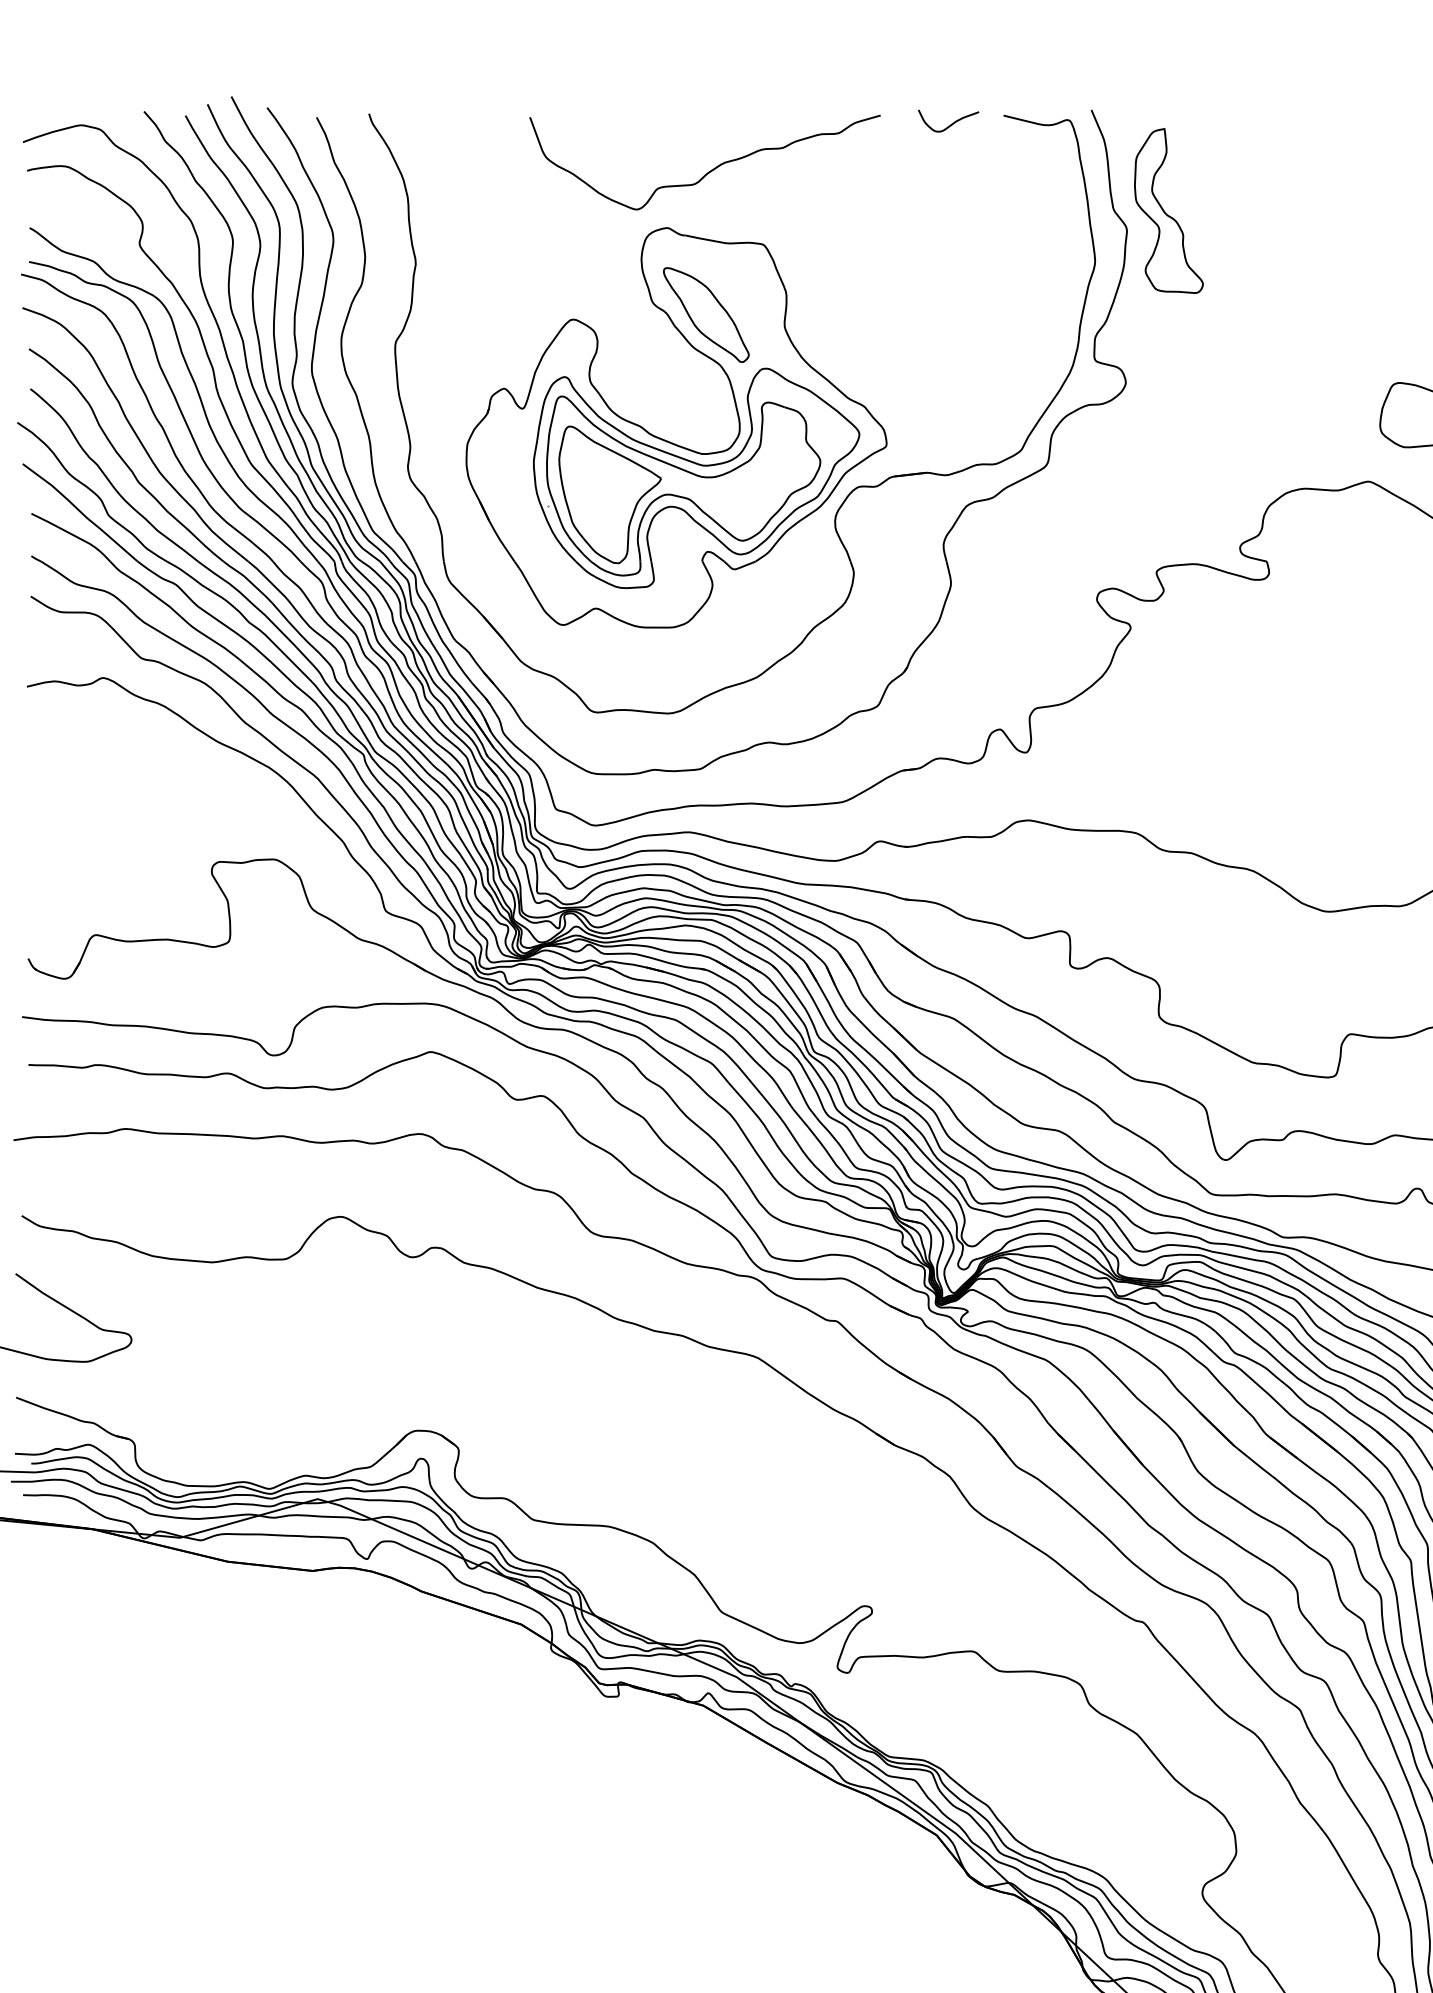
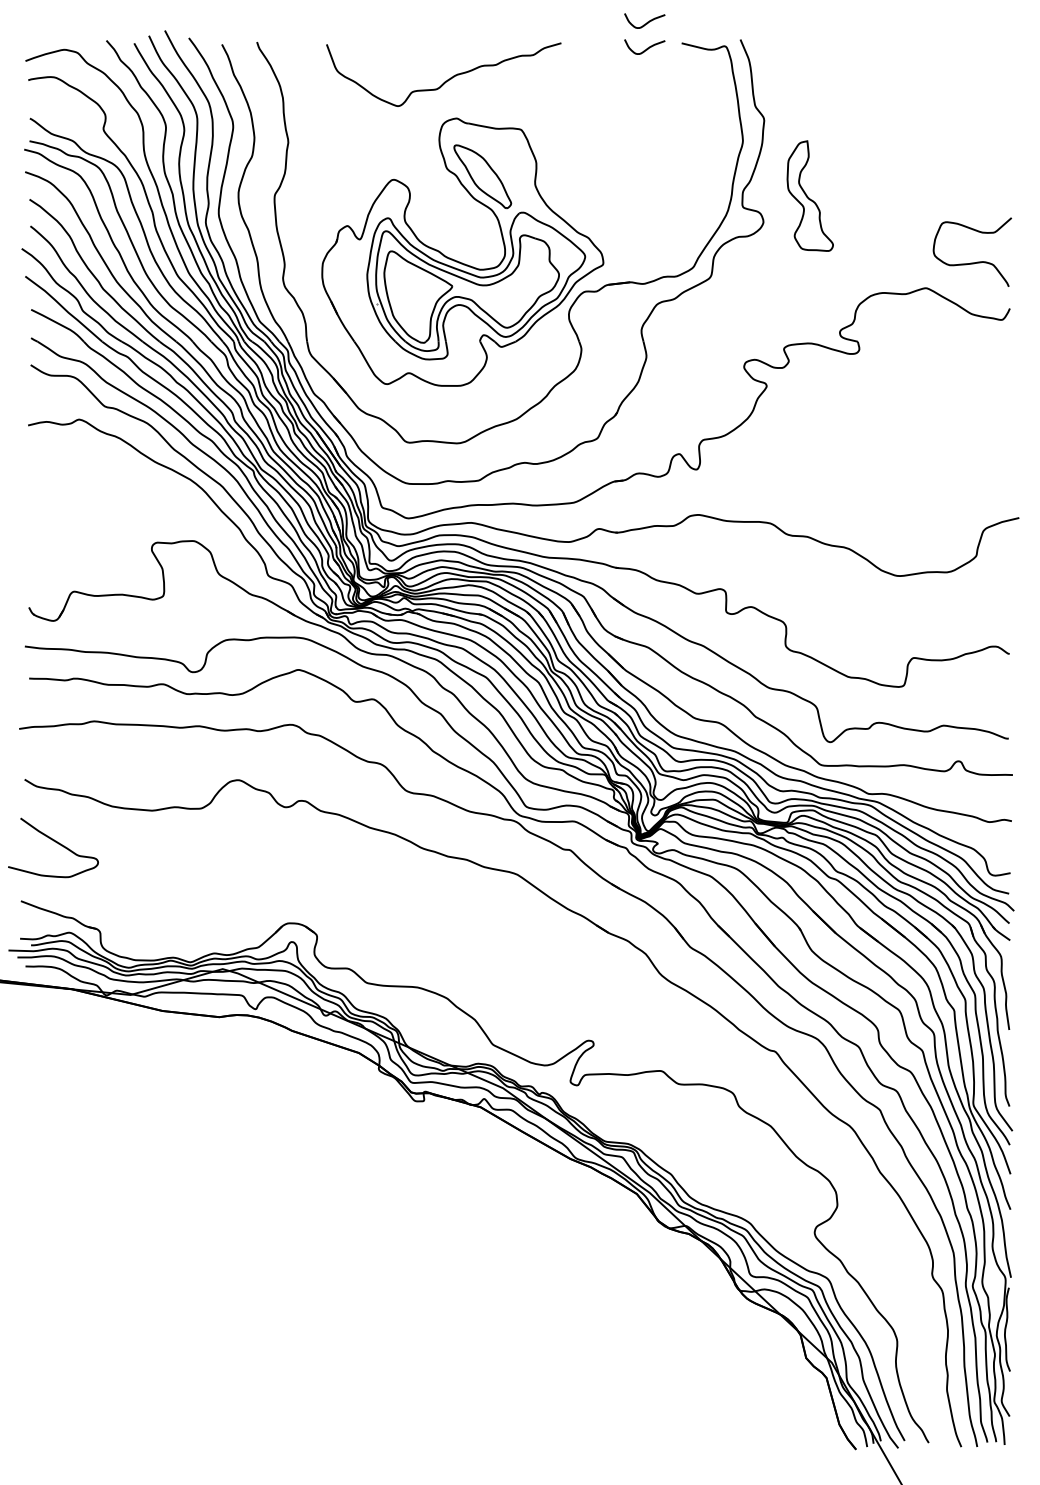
curve: (951, 84) -> (646, 22), added
curve: (710, 169) -> (447, 79), moved
part: (1167, 210) -> (809, 195), moved

